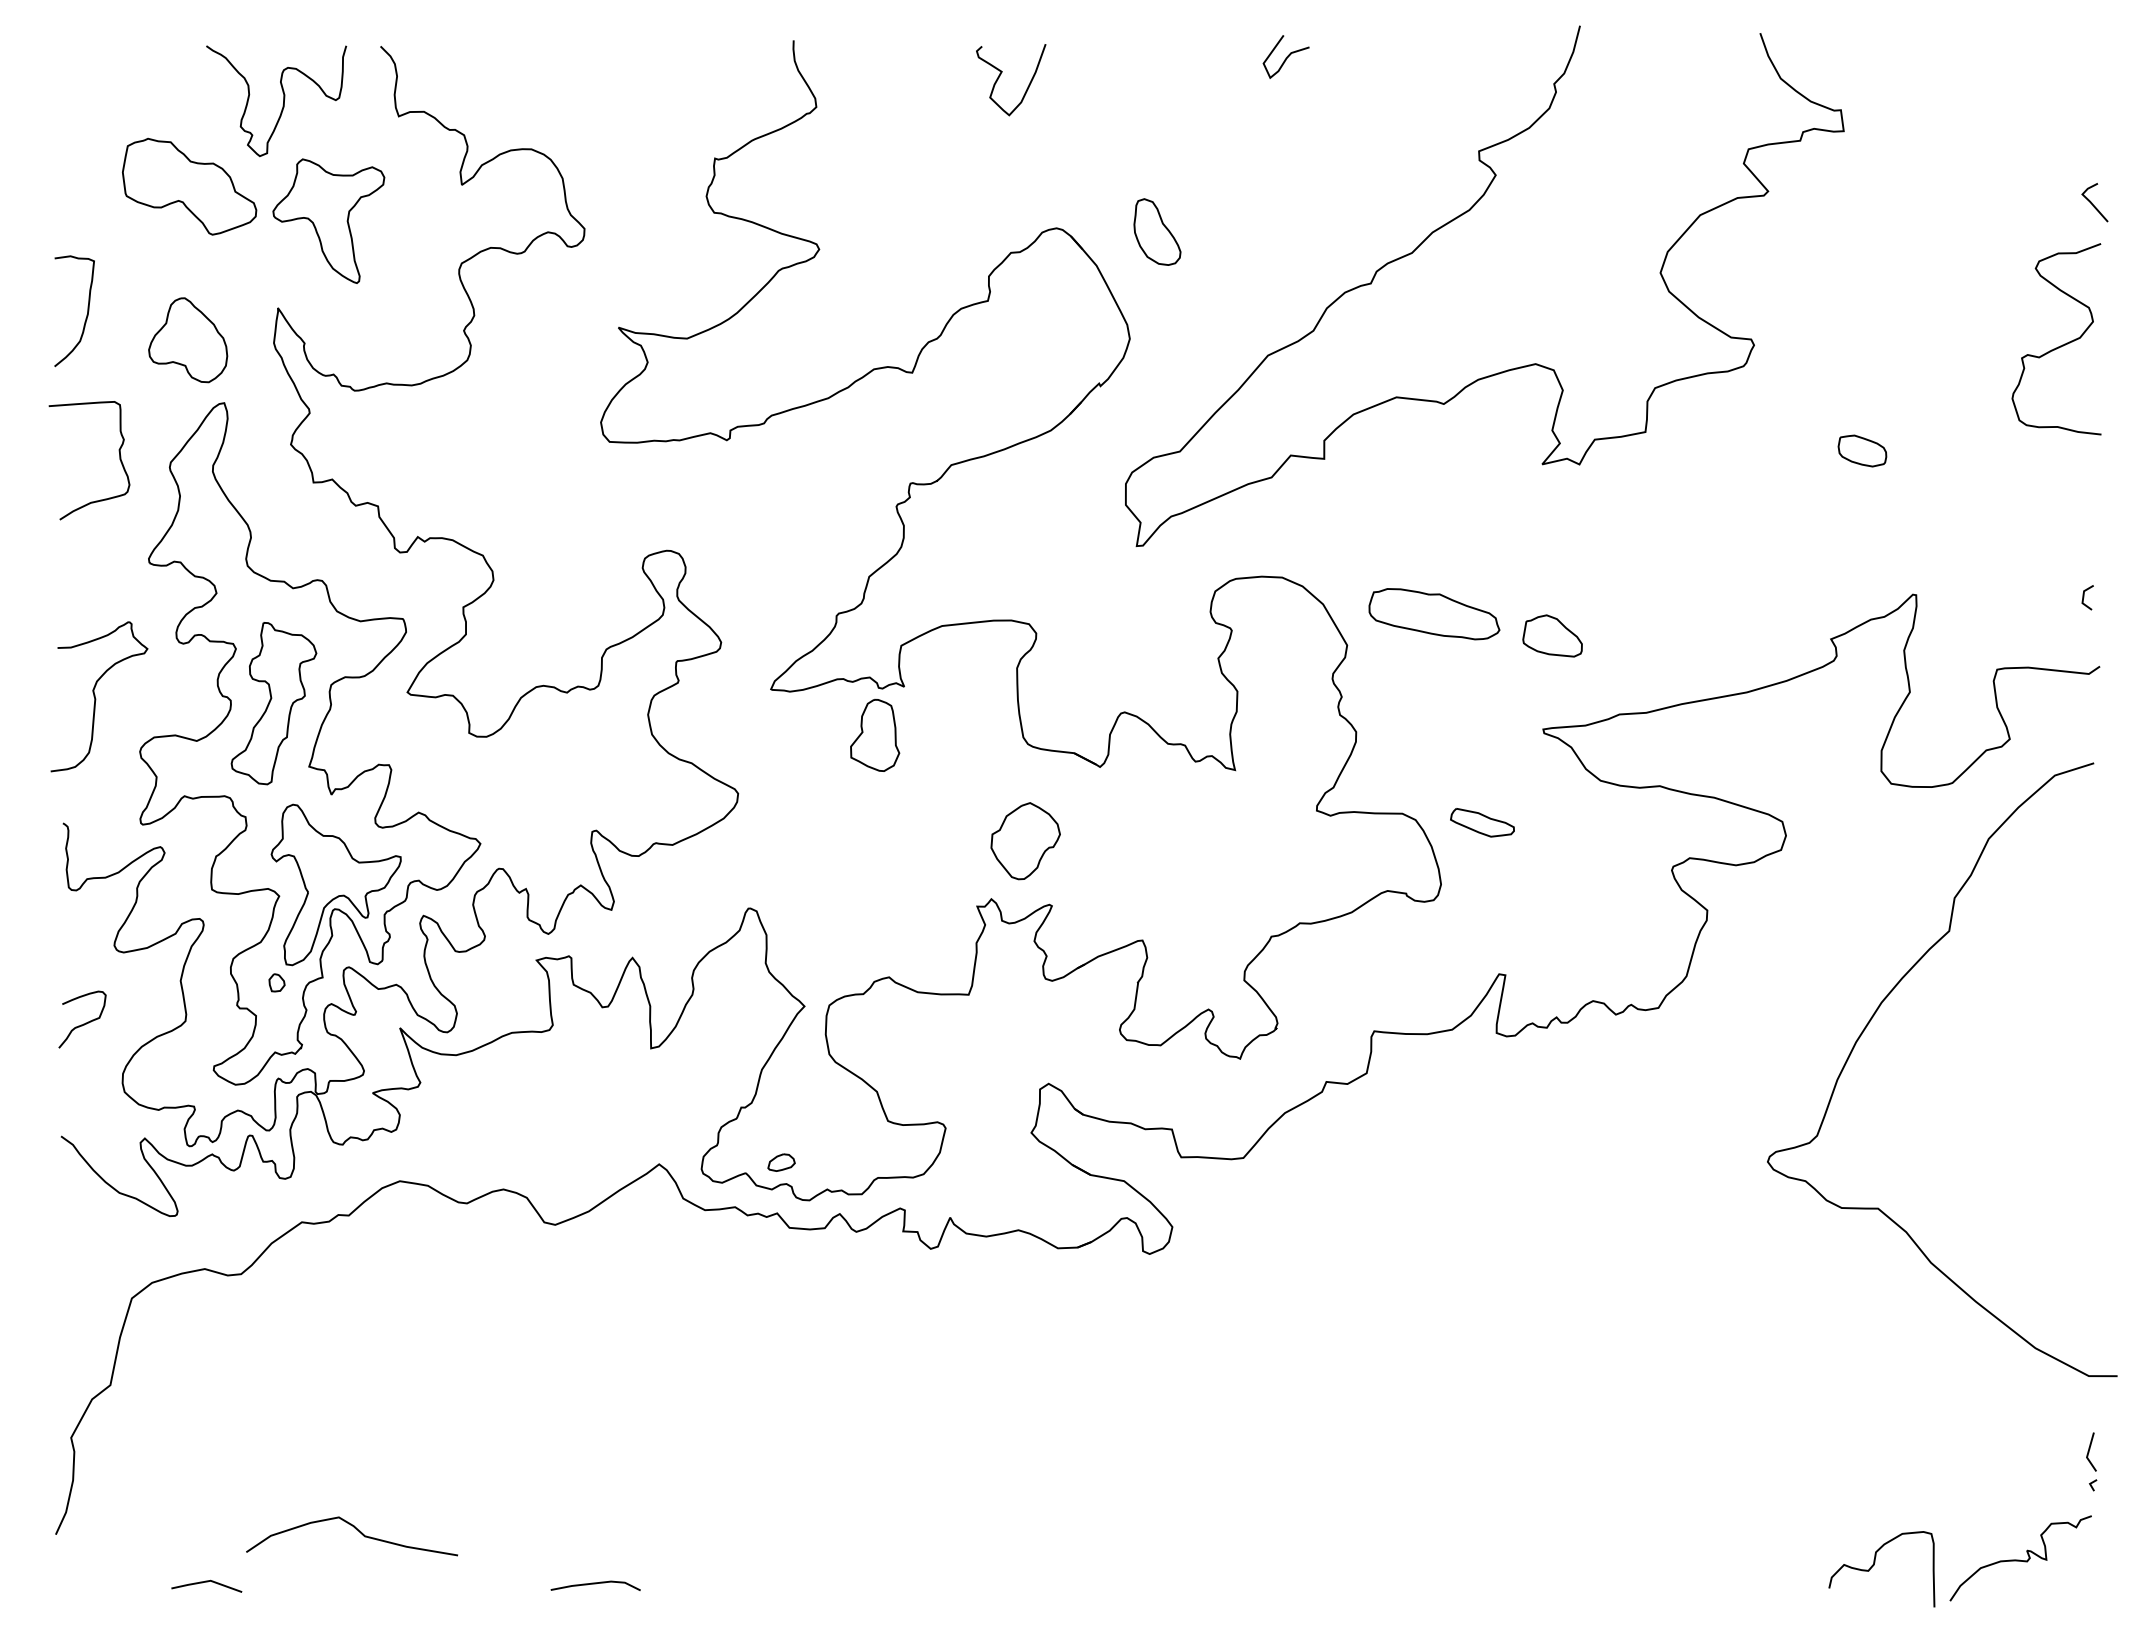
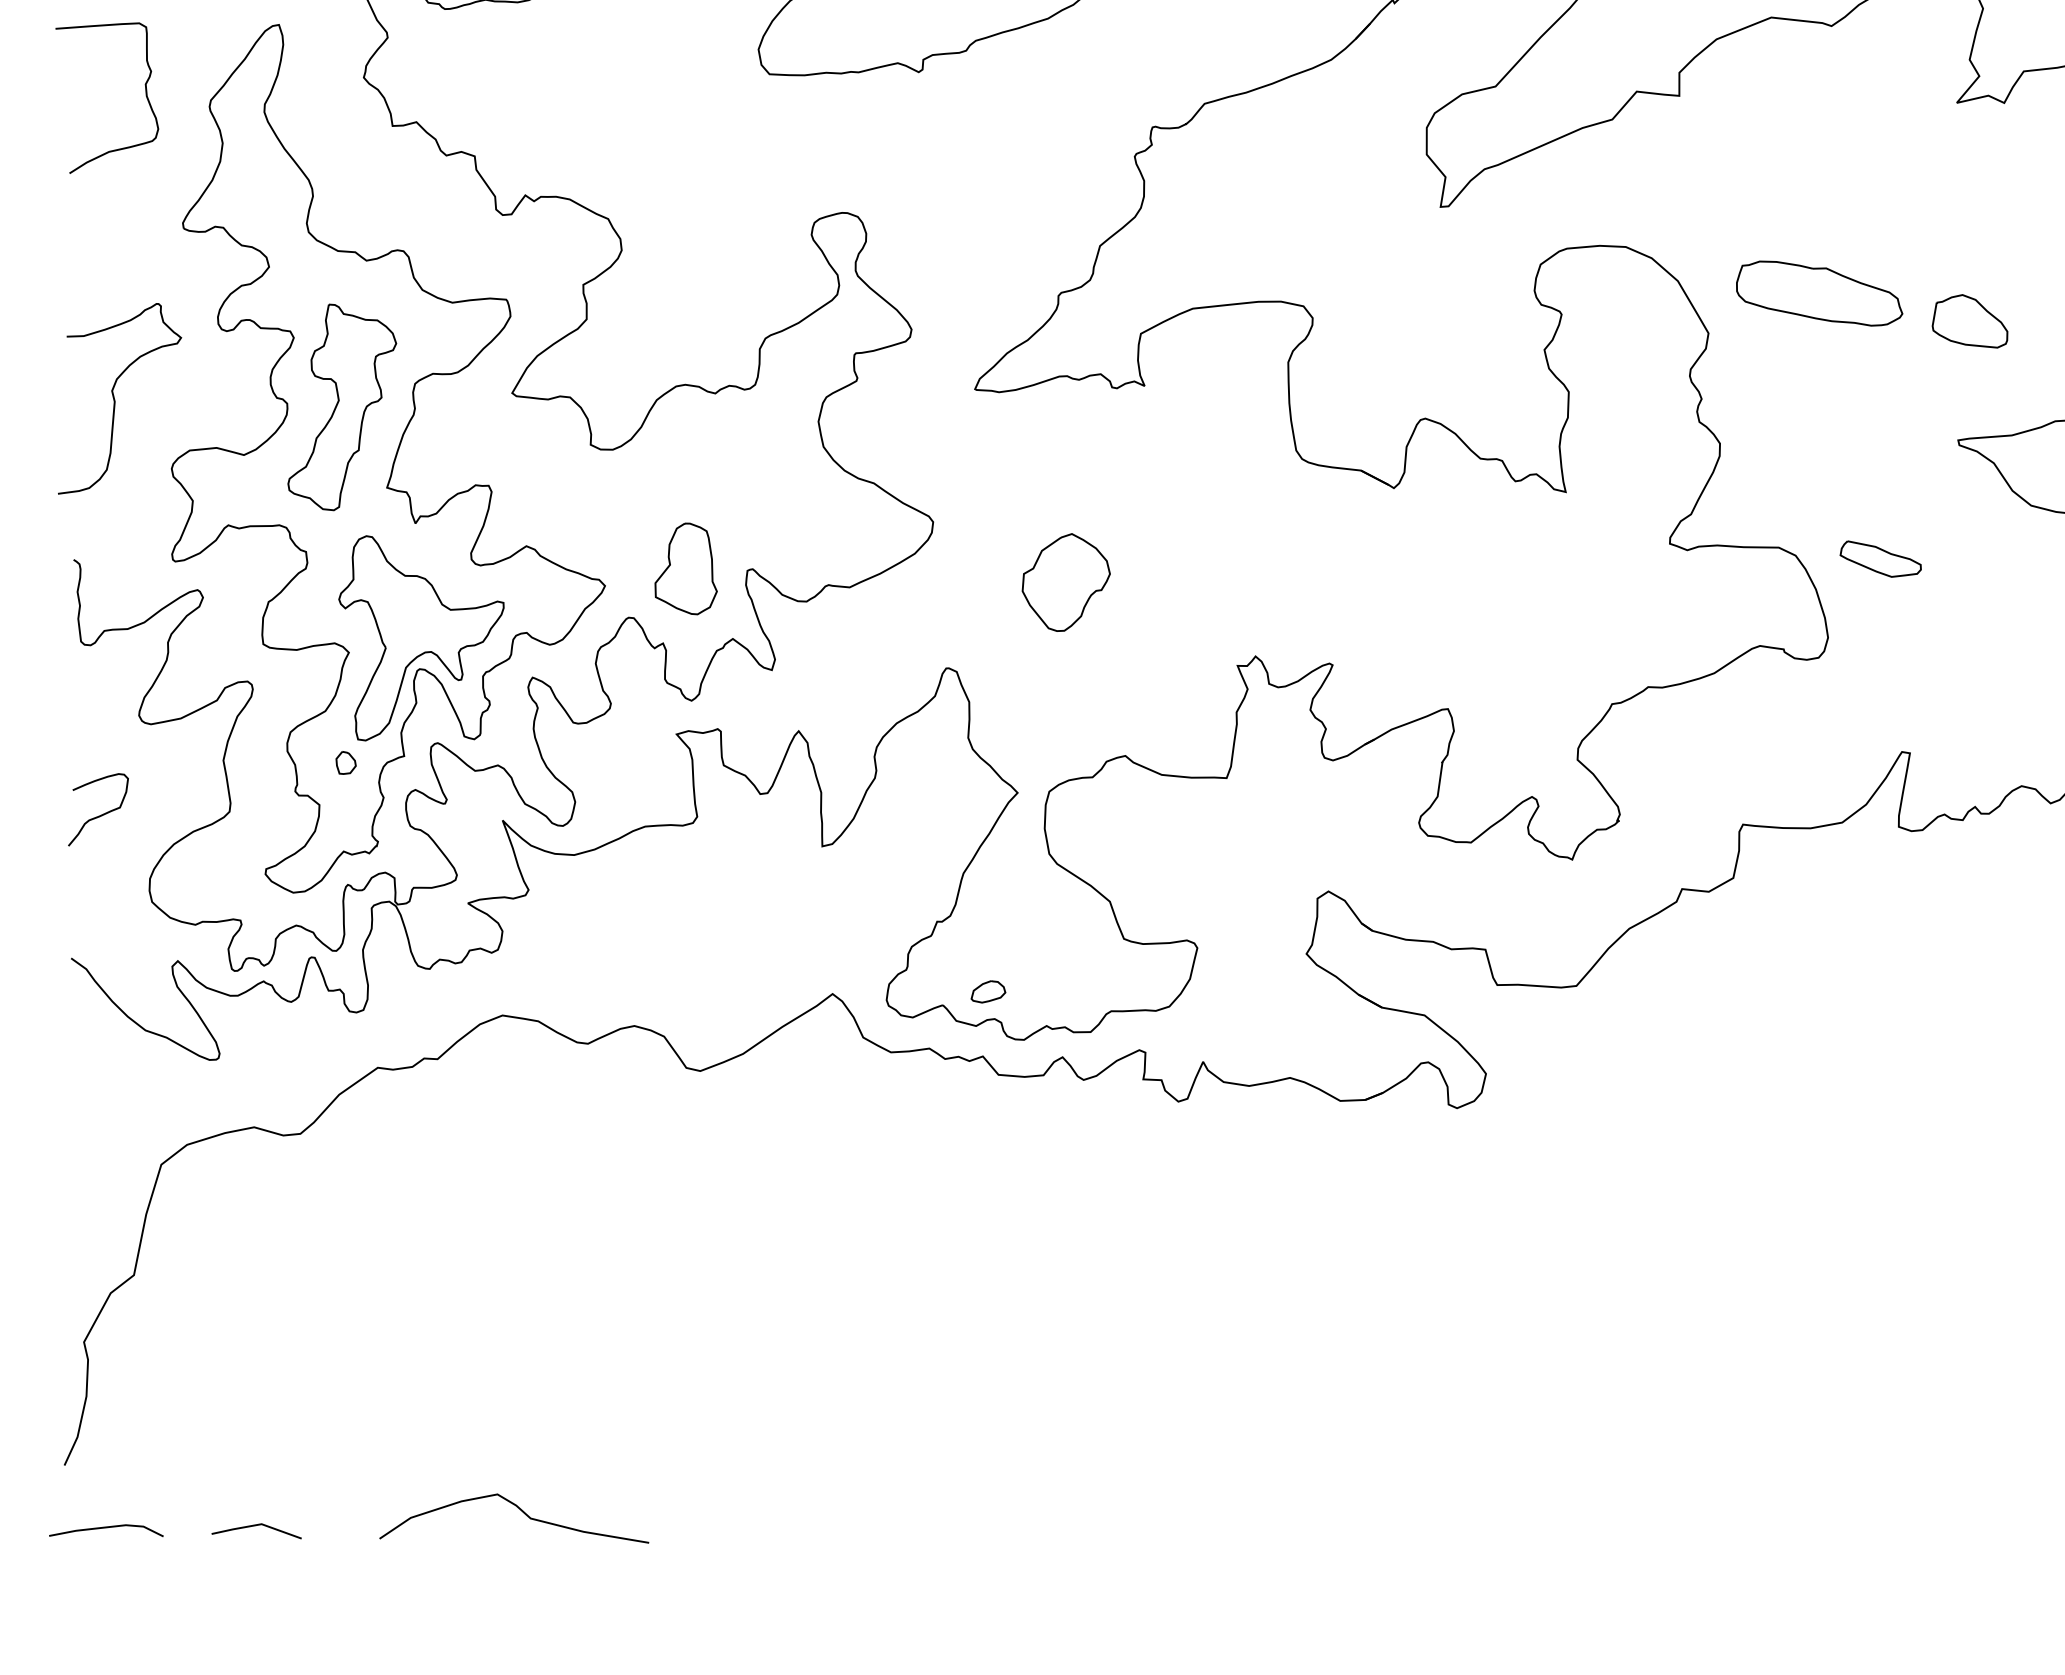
part: (875, 735) -> (686, 568), moved
part: (1025, 841) -> (1066, 582), moved
curve: (355, 1529) -> (518, 1509), moved
curve: (595, 1584) -> (106, 1528), moved

